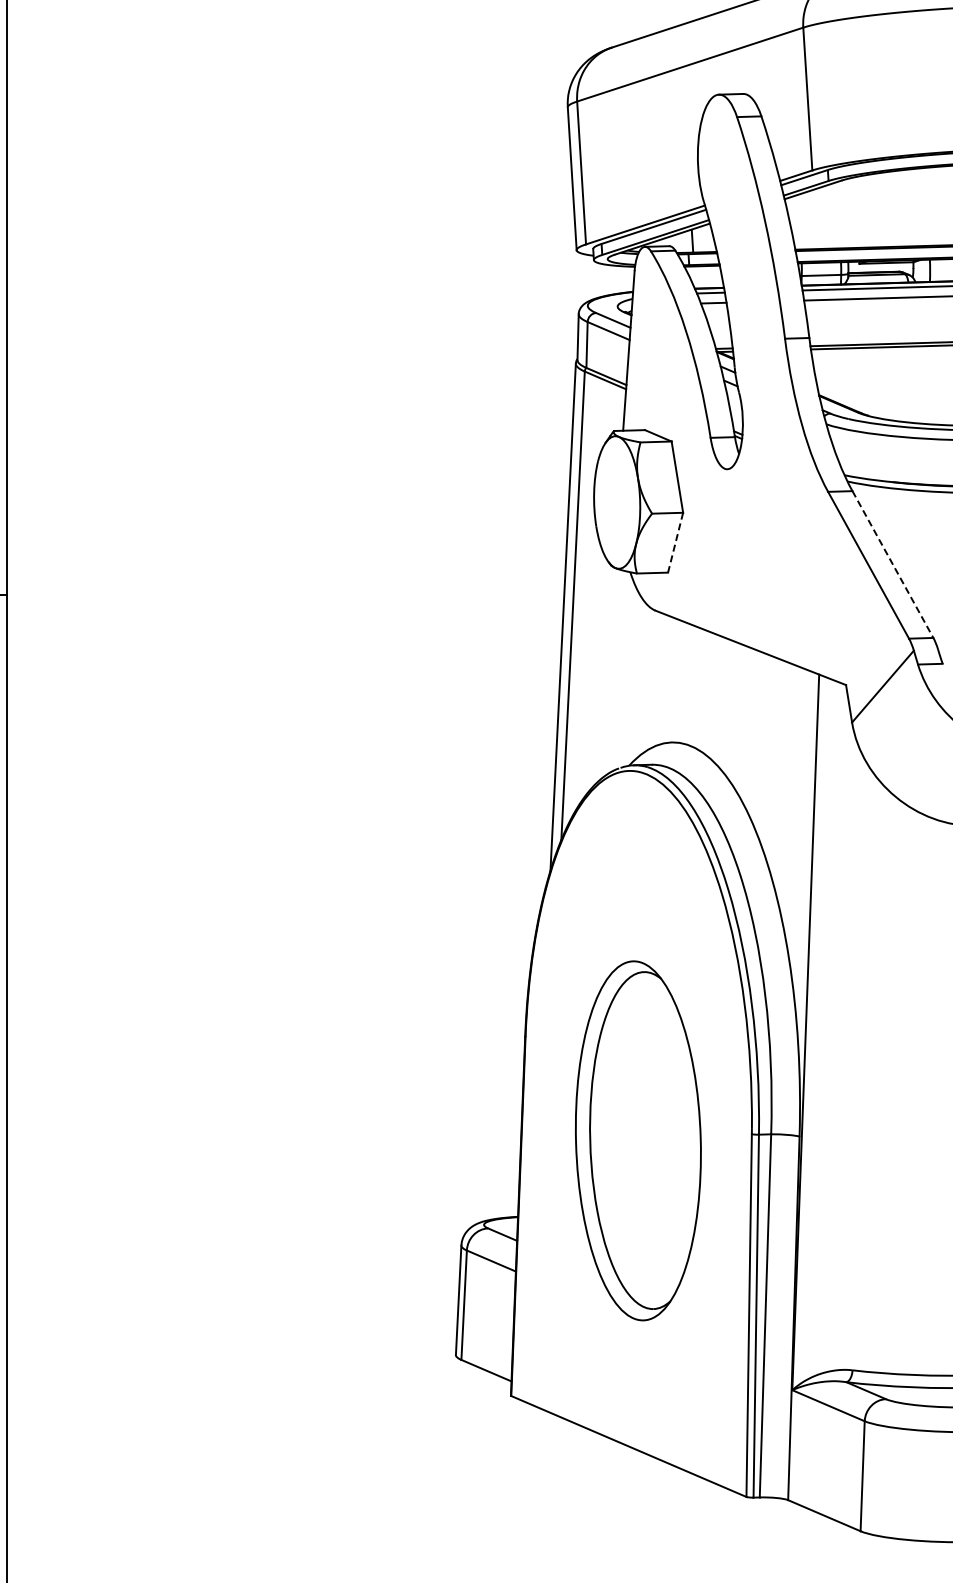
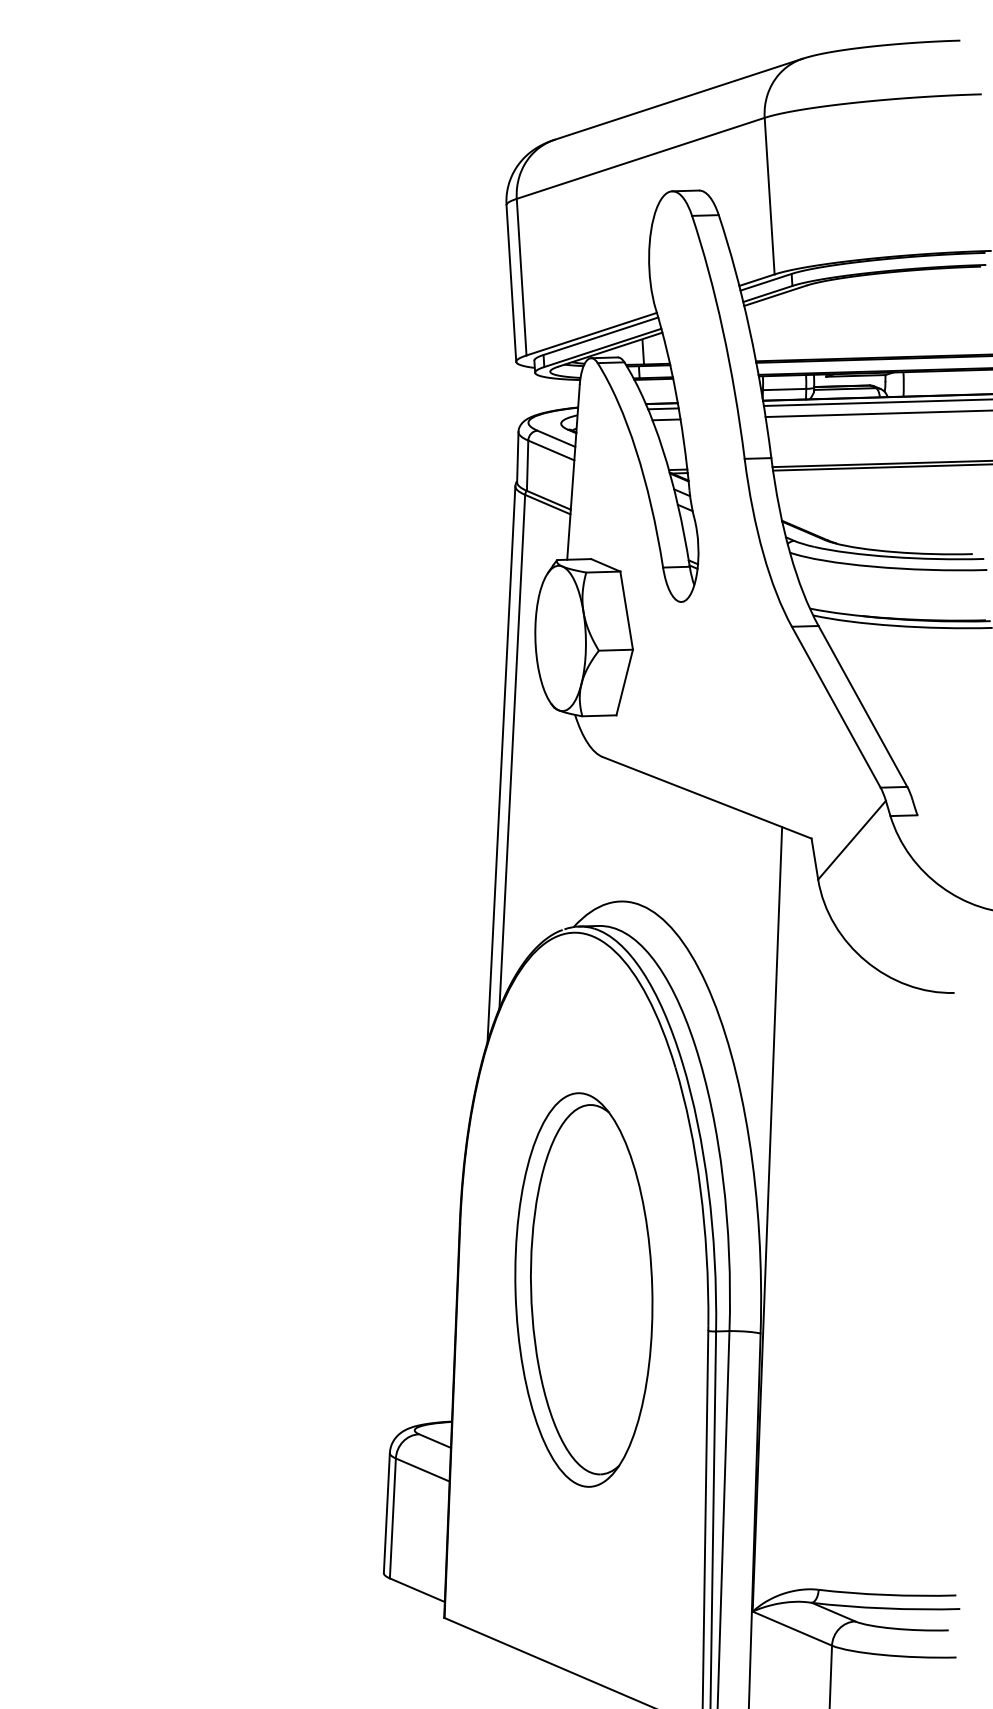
line: (675, 542) -> (624, 682), dashed -> solid
line: (892, 564) -> (862, 706), dashed -> solid
part: (638, 1140) -> (584, 1289), moved

